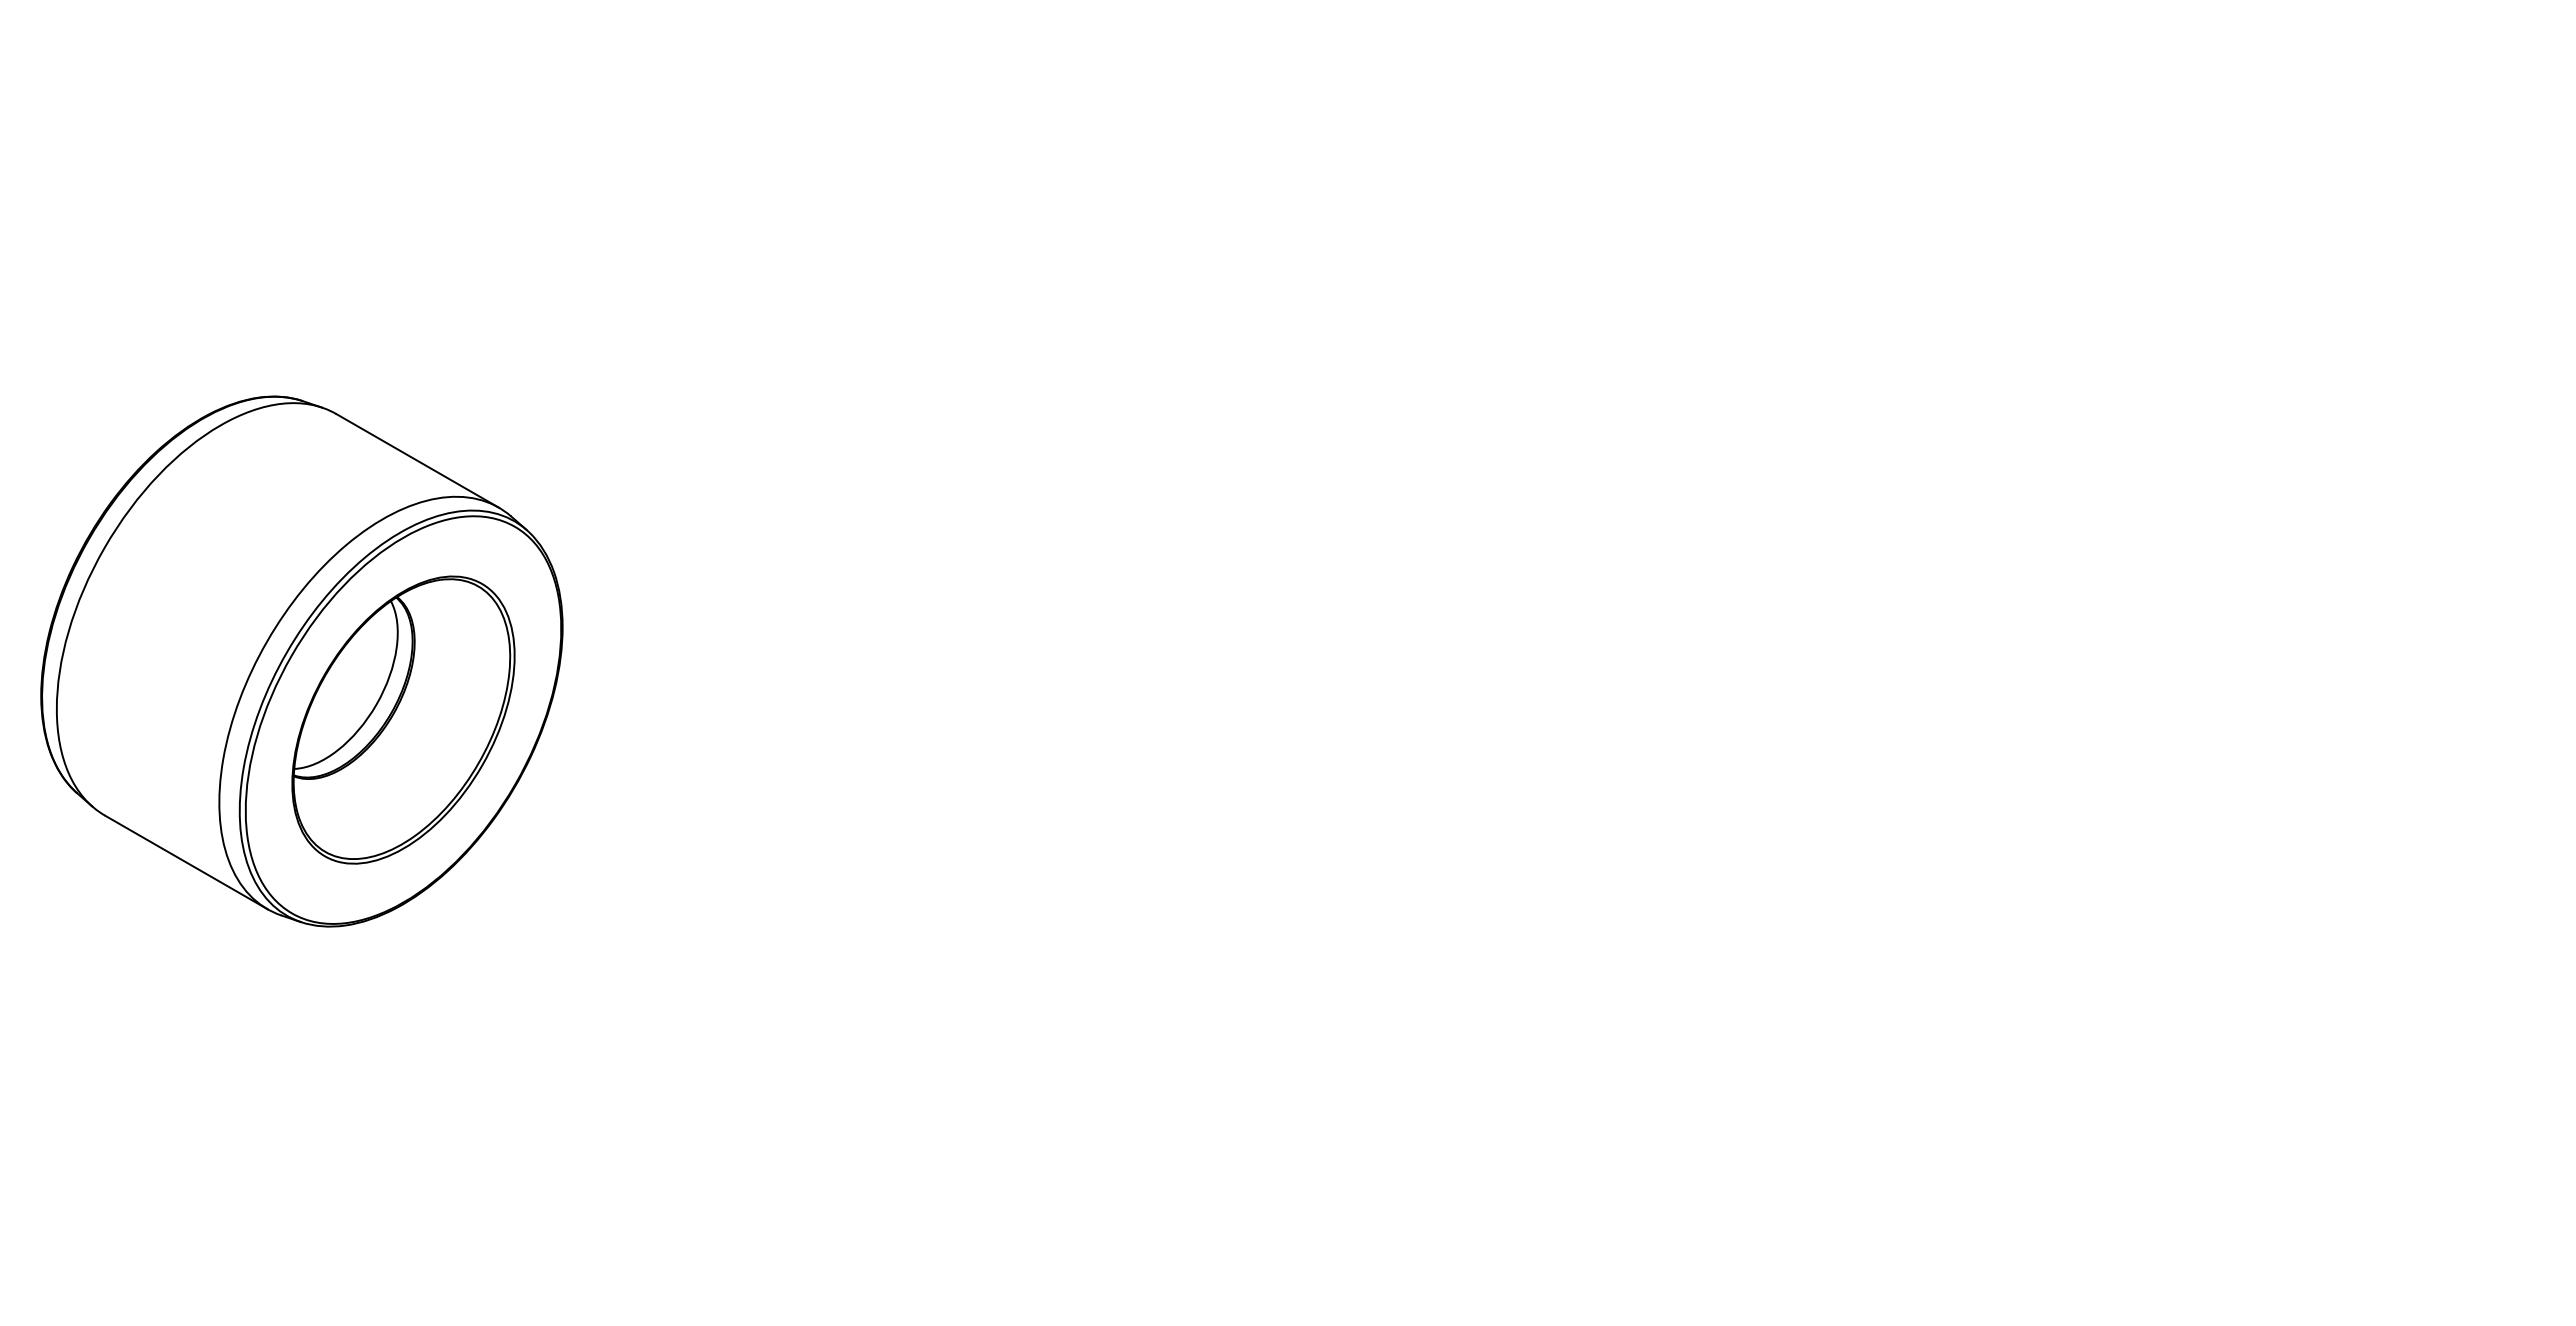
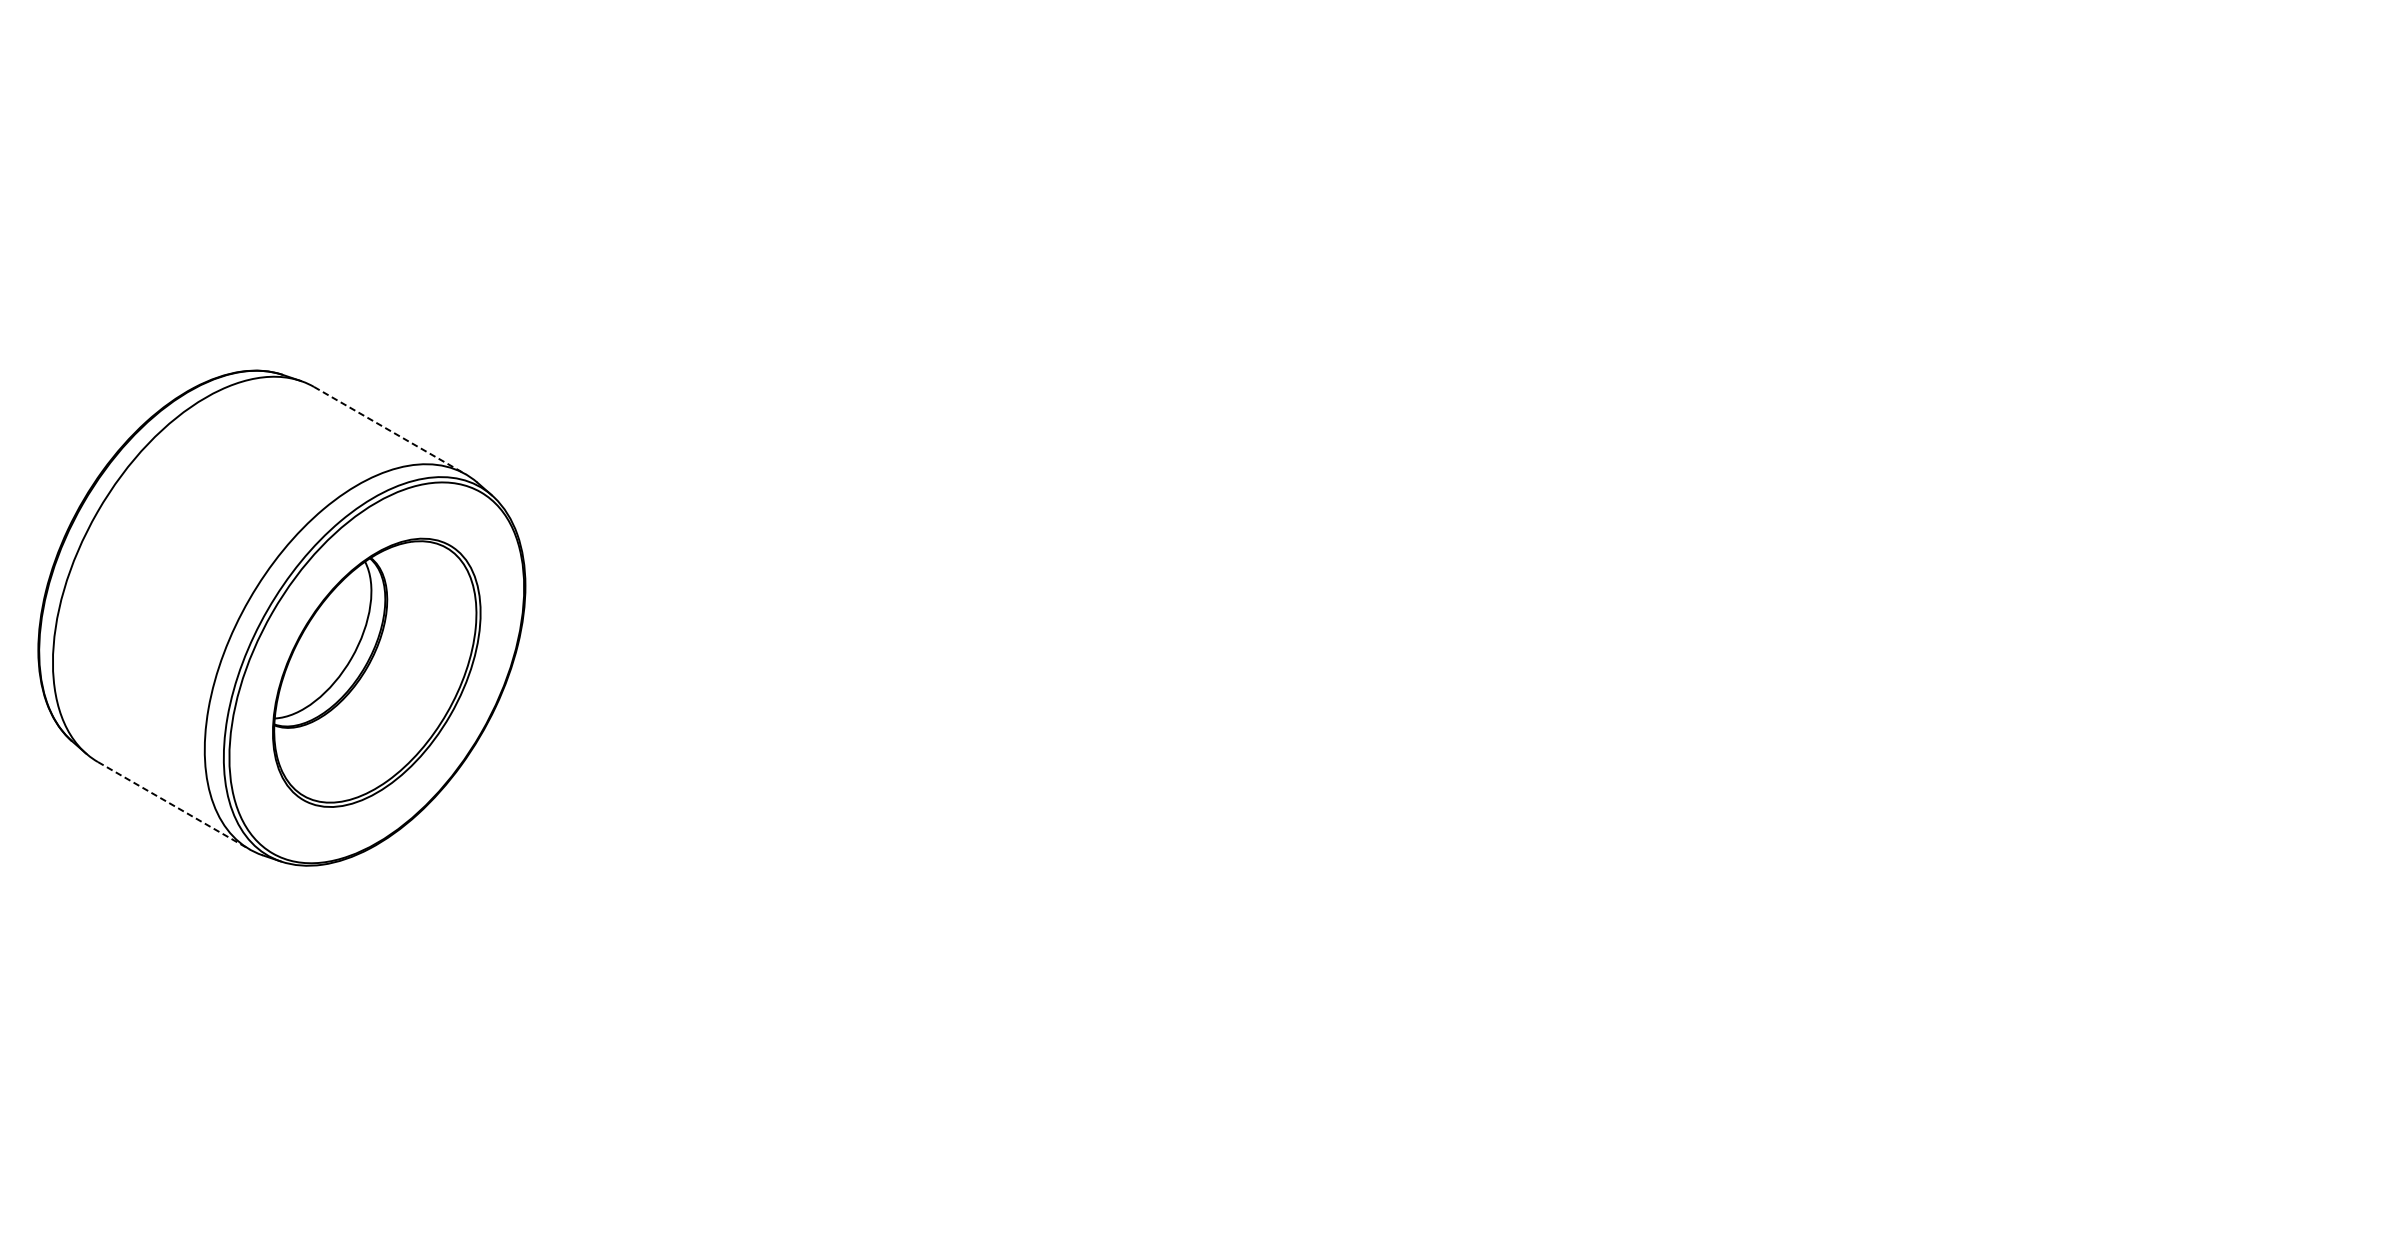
line: (417, 460) -> (389, 430), solid -> dashed
line: (186, 862) -> (174, 805), solid -> dashed

